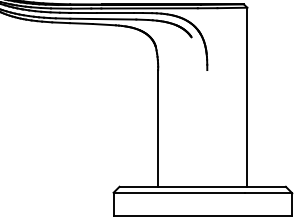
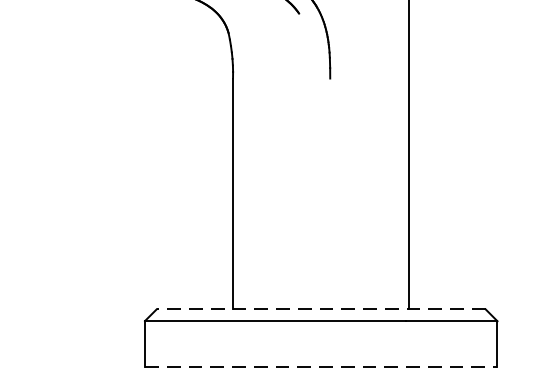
line: (202, 186) -> (320, 308), solid -> dashed
line: (203, 215) -> (322, 366), solid -> dashed

